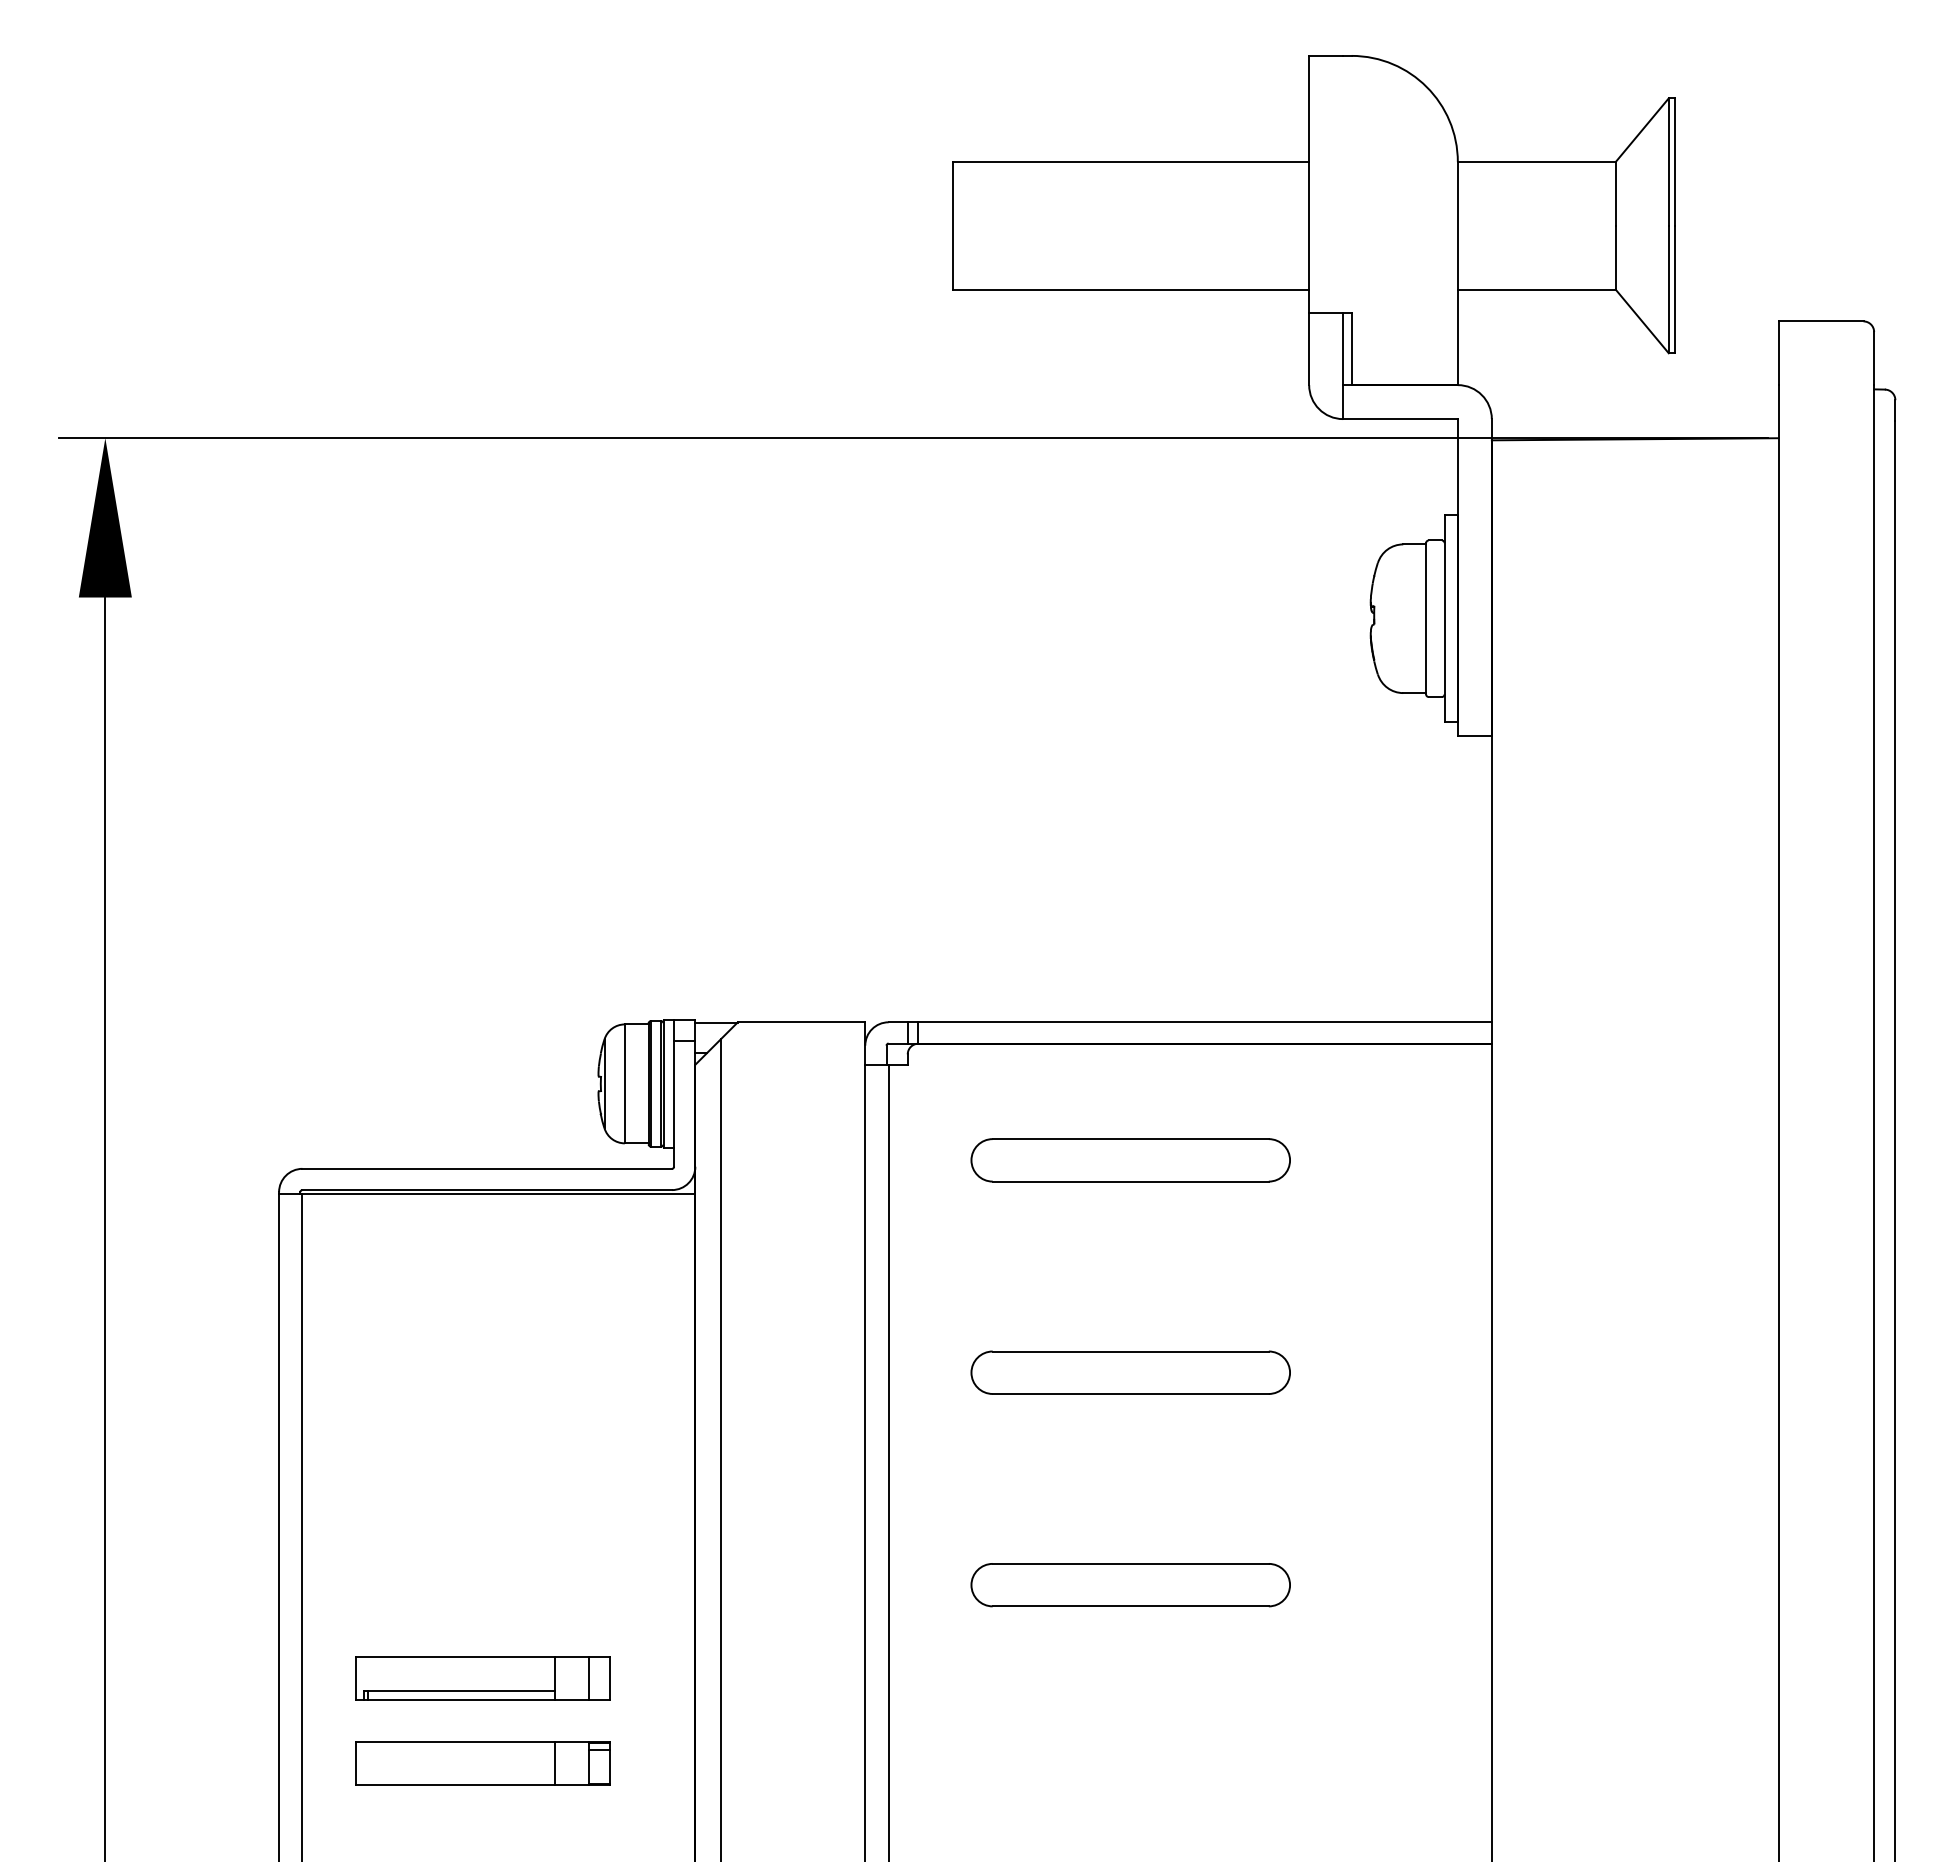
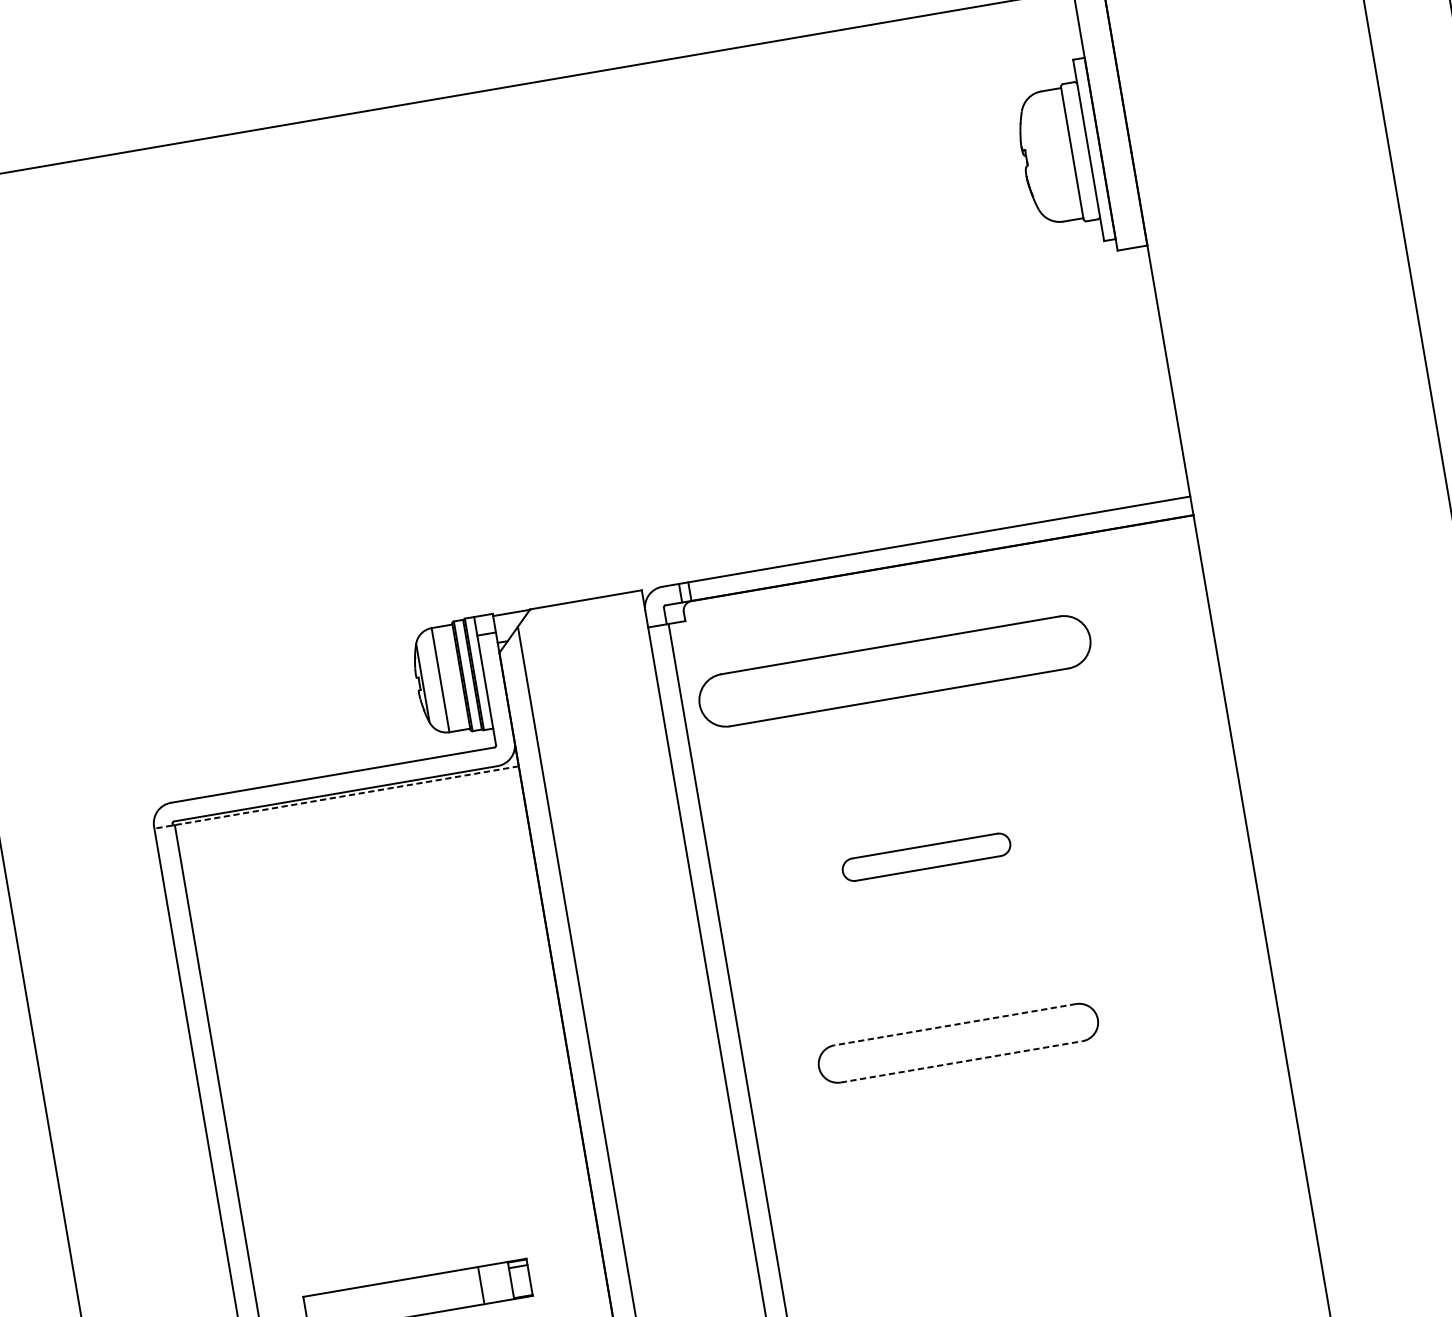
part: (1130, 1160) -> (894, 671), size x1.4
line: (486, 1194) -> (336, 797), solid -> dashed
part: (1130, 1372) -> (926, 857), size x0.6
line: (1130, 1563) -> (954, 1024), solid -> dashed
line: (1131, 1606) -> (962, 1061), solid -> dashed
part: (482, 1678) -> (404, 1222), removed

